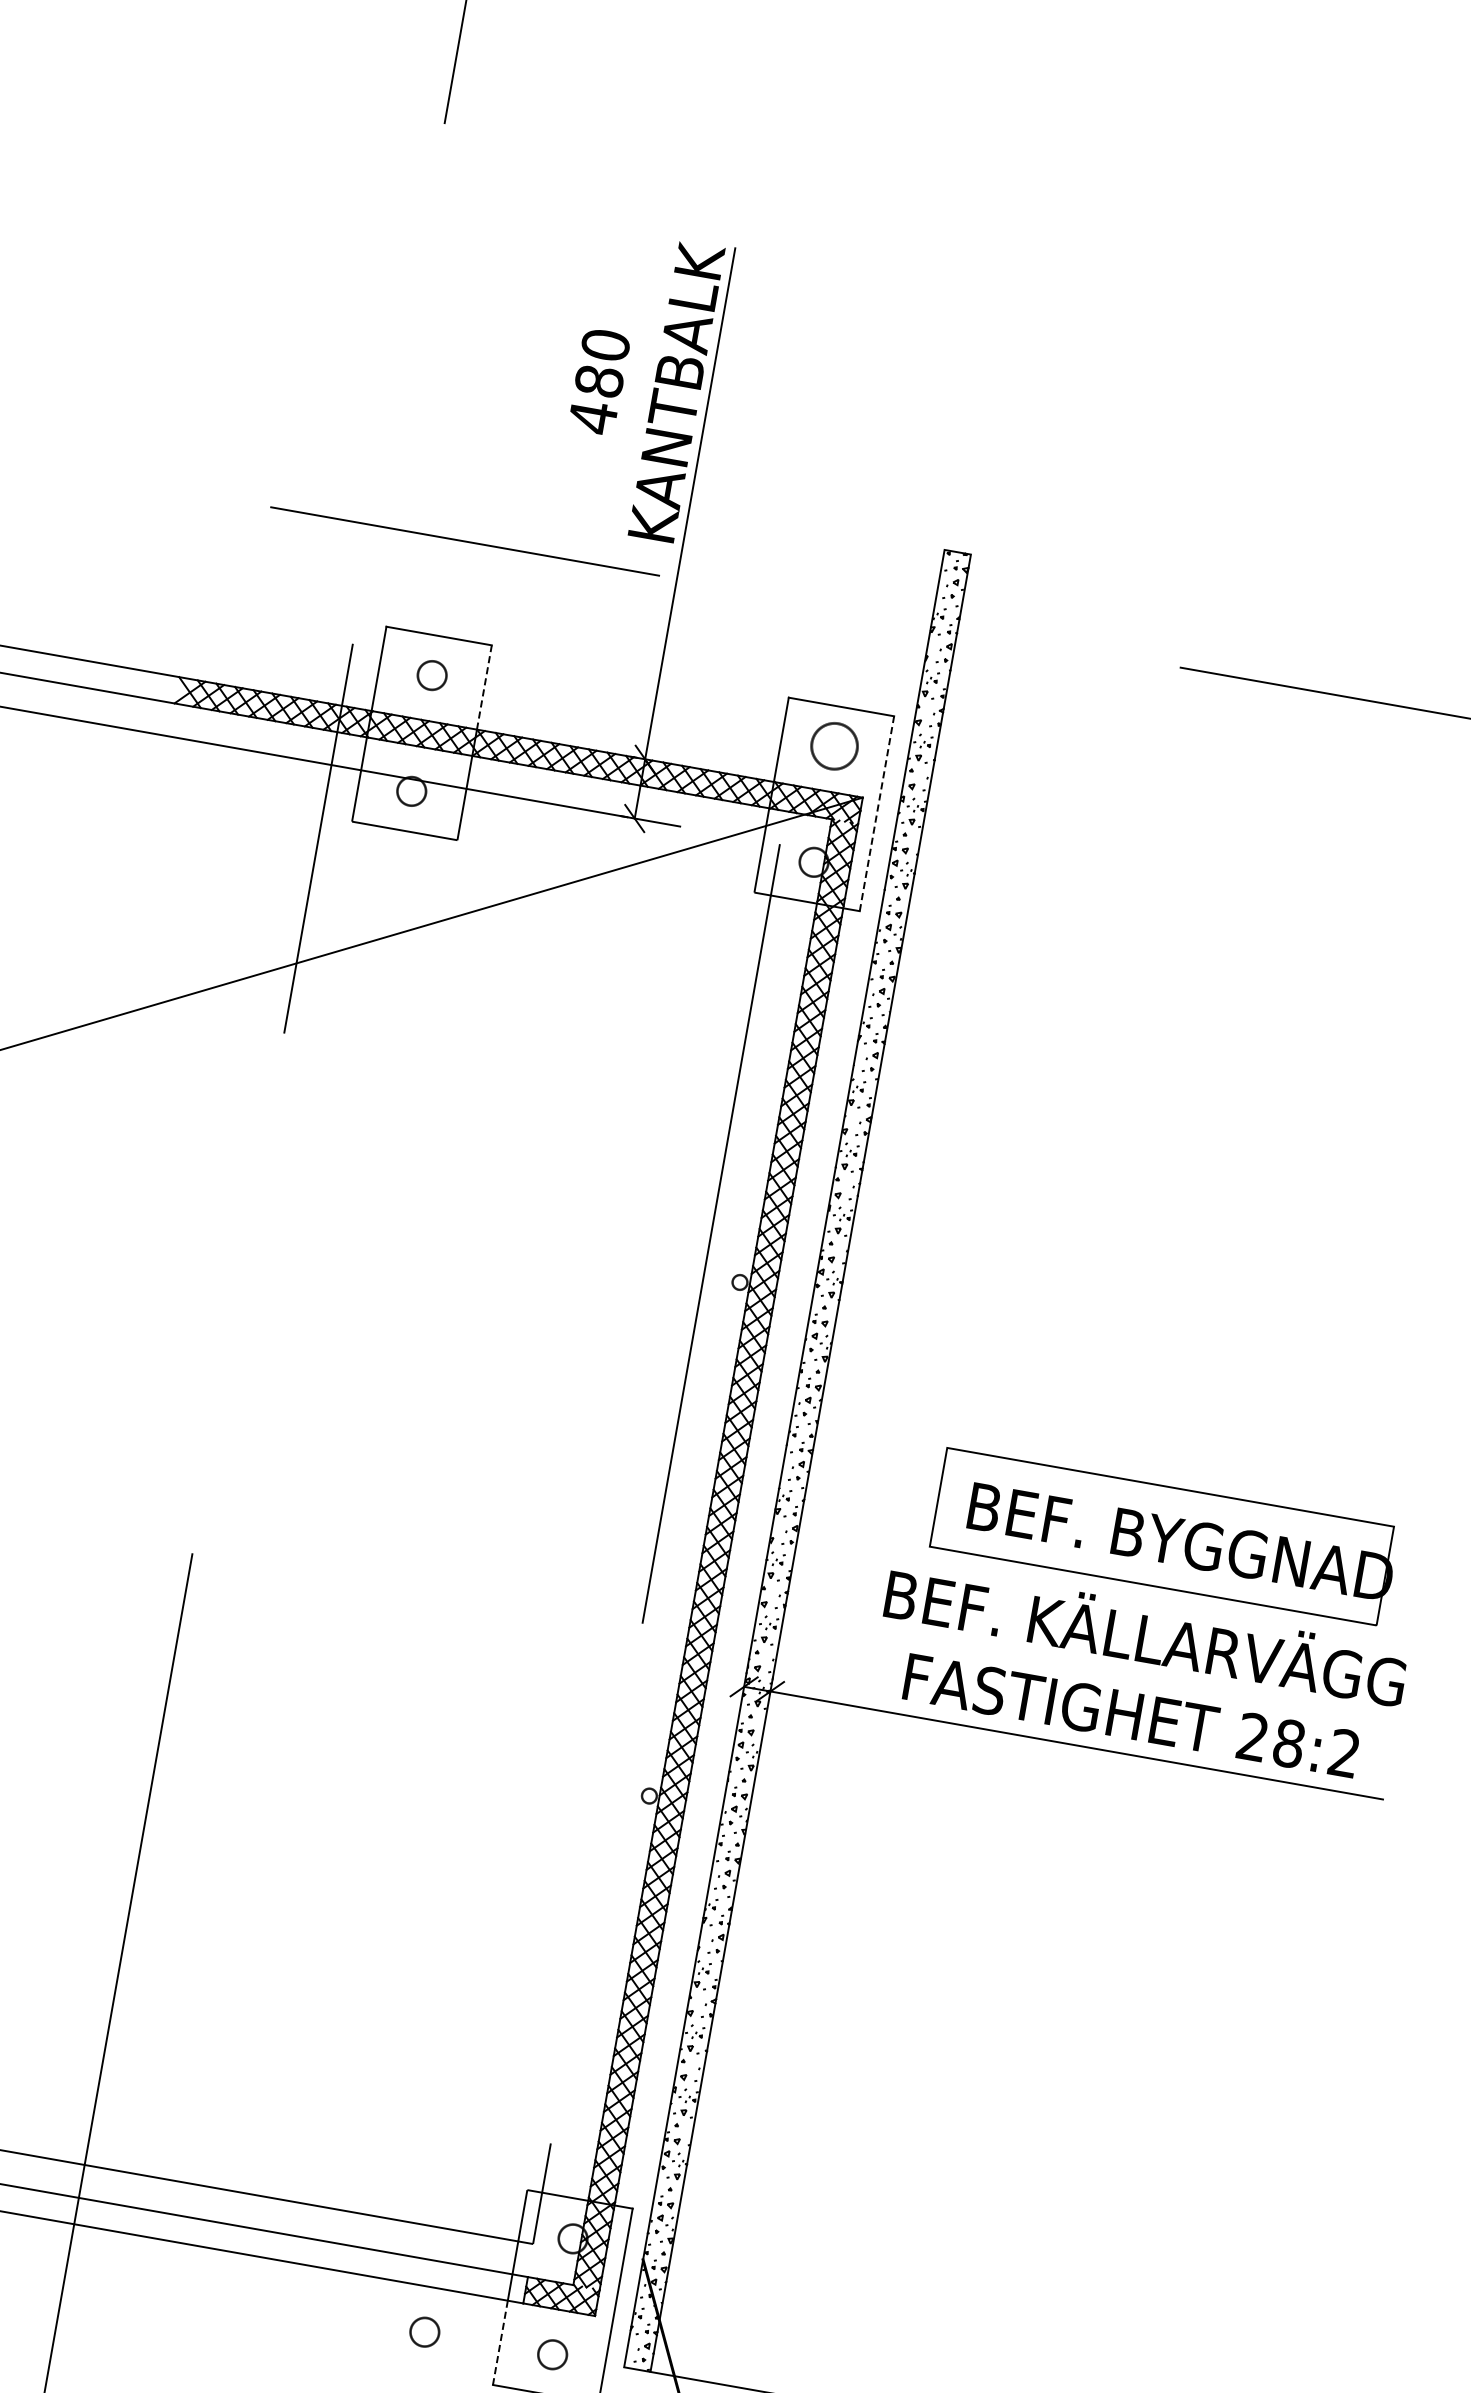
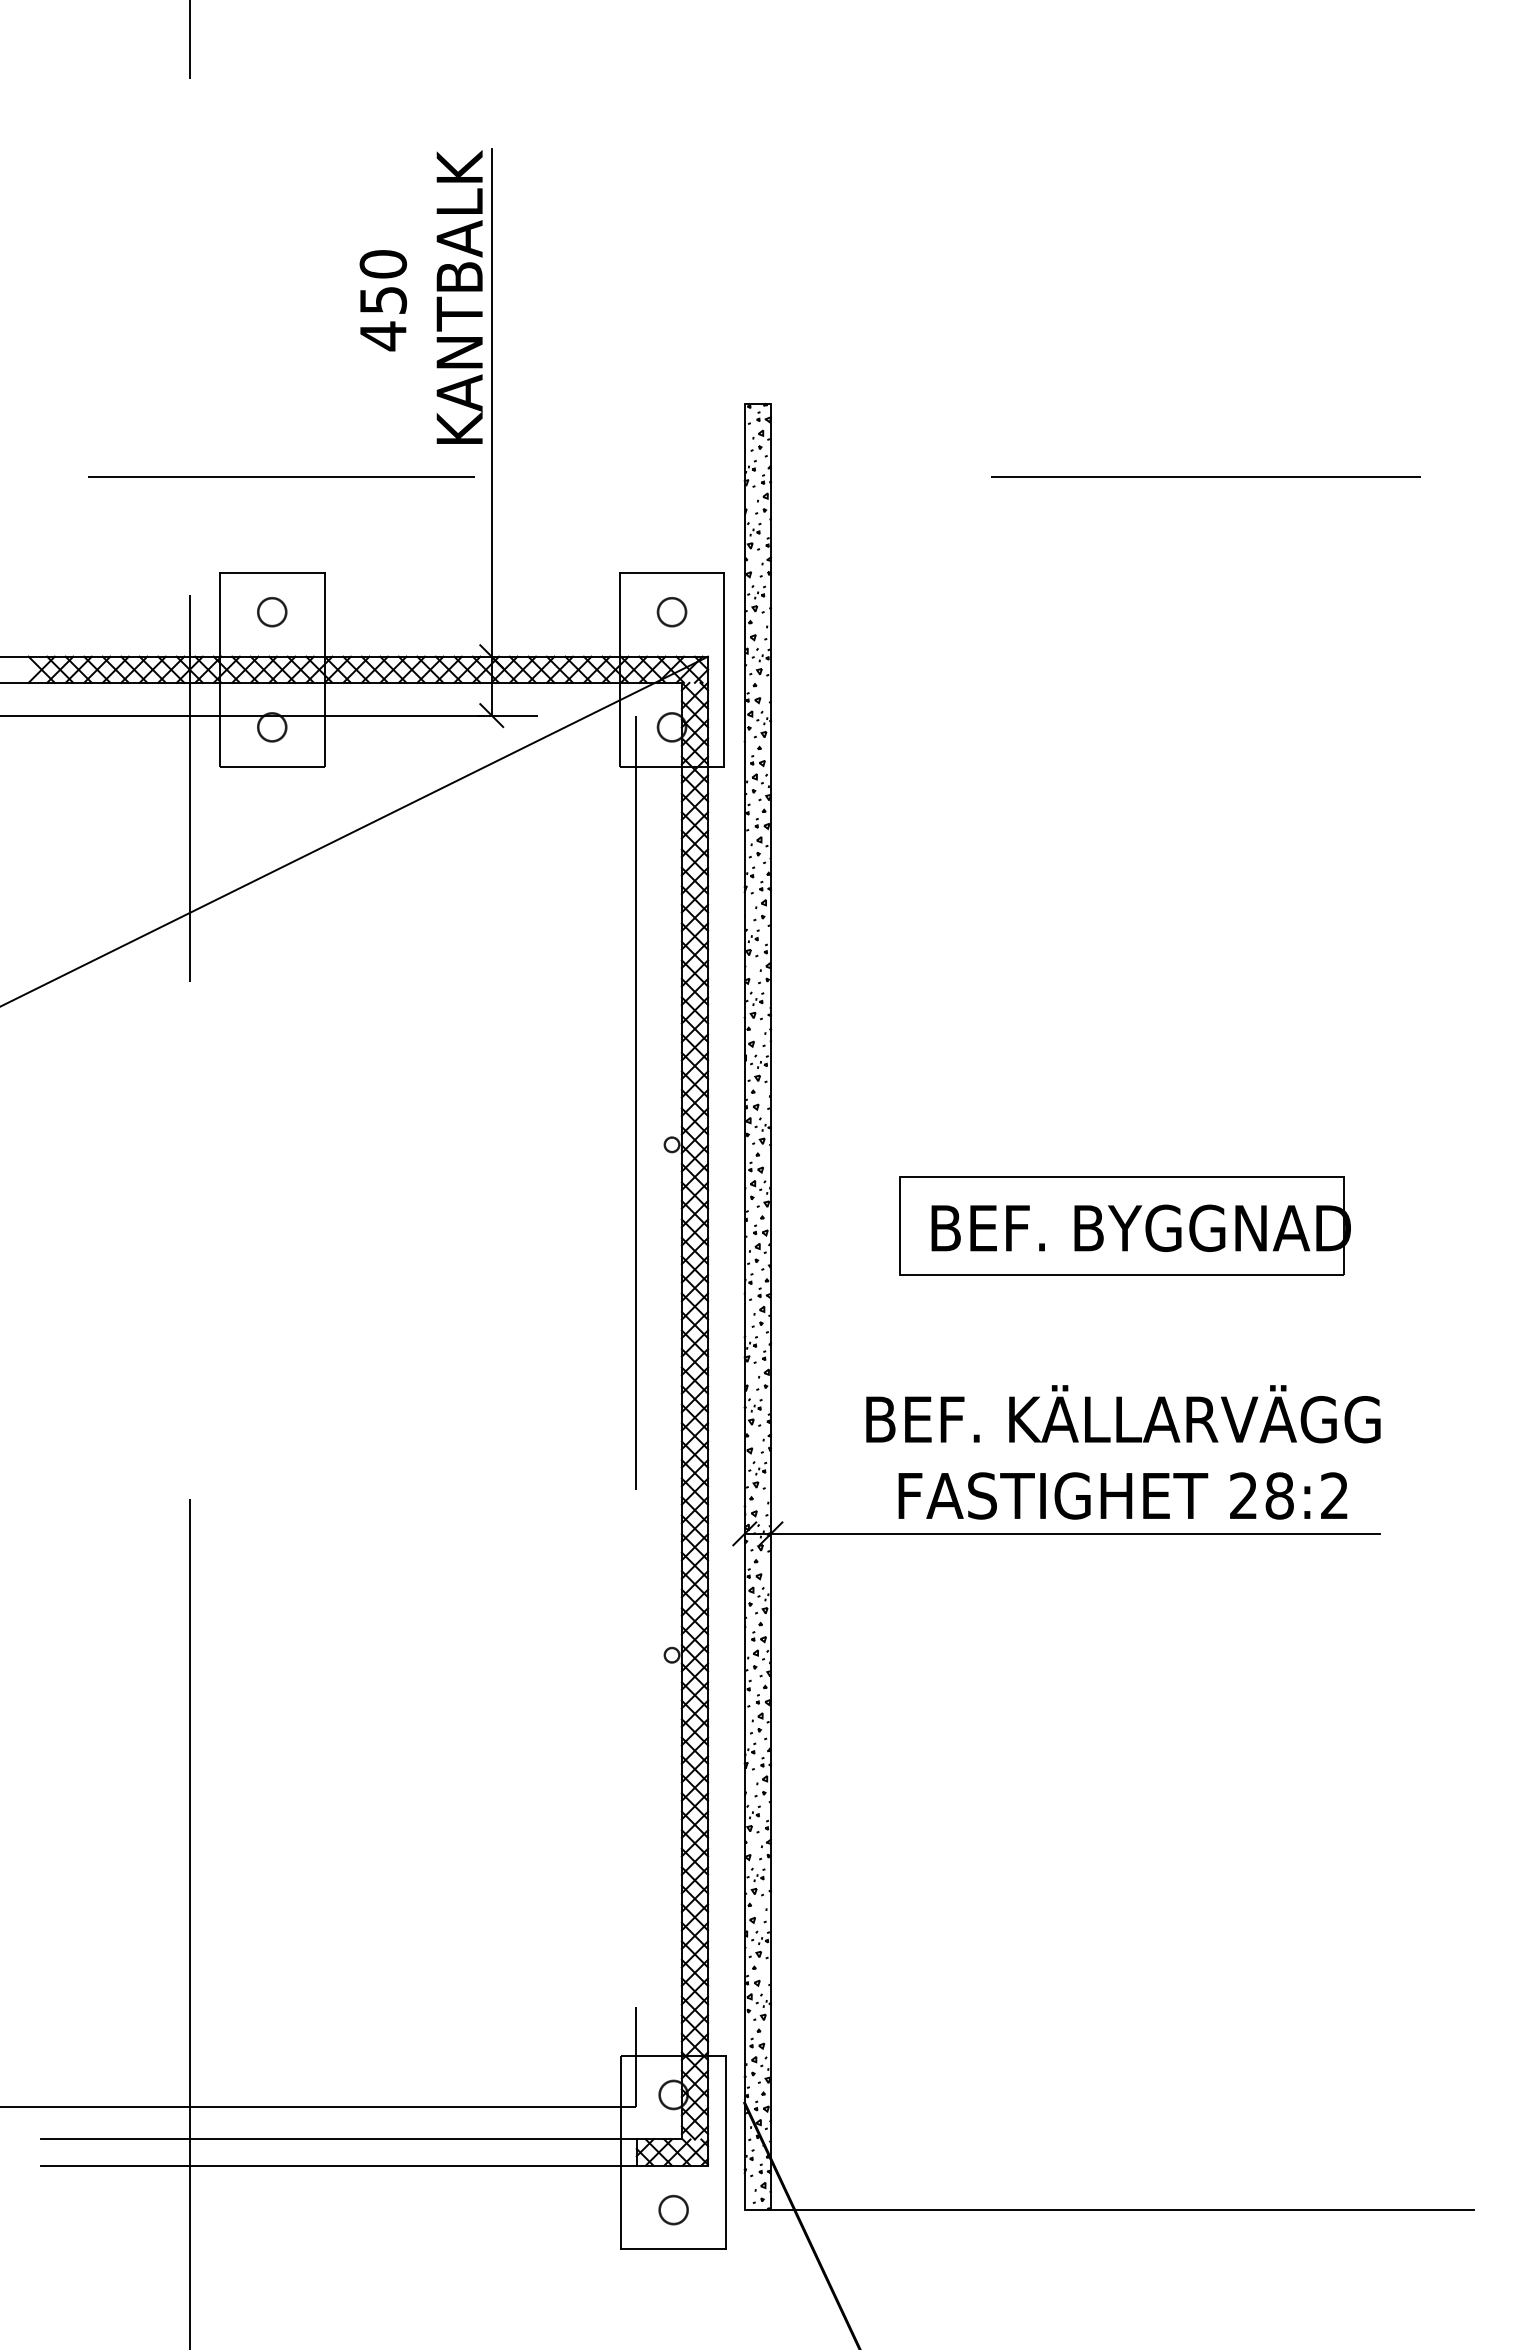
text: (599, 381) -> (383, 300), 480 -> 450
line: (484, 687) -> (324, 614), dashed -> solid
part: (833, 746) -> (671, 612), size x0.62
line: (877, 813) -> (724, 669), dashed -> solid
part: (1164, 1536) -> (1124, 1225), moved
part: (424, 2331) -> (546, 2209), removed
line: (500, 2342) -> (621, 2207), dashed -> solid

